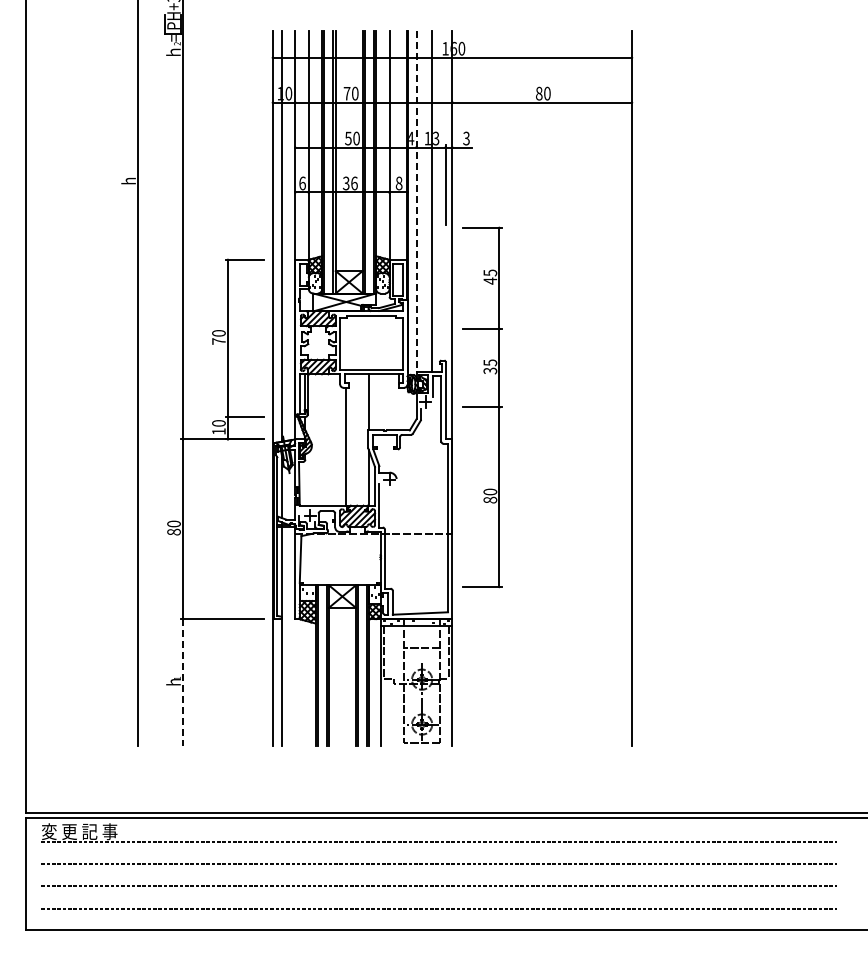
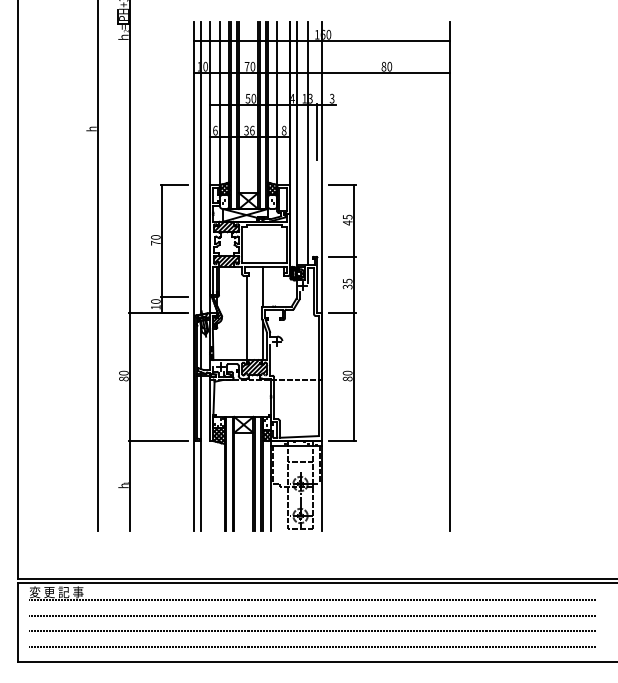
line: (416, 202) -> (296, 144), dashed -> solid
part: (482, 407) -> (342, 313), moved
line: (183, 682) -> (130, 486), dashed -> solid

